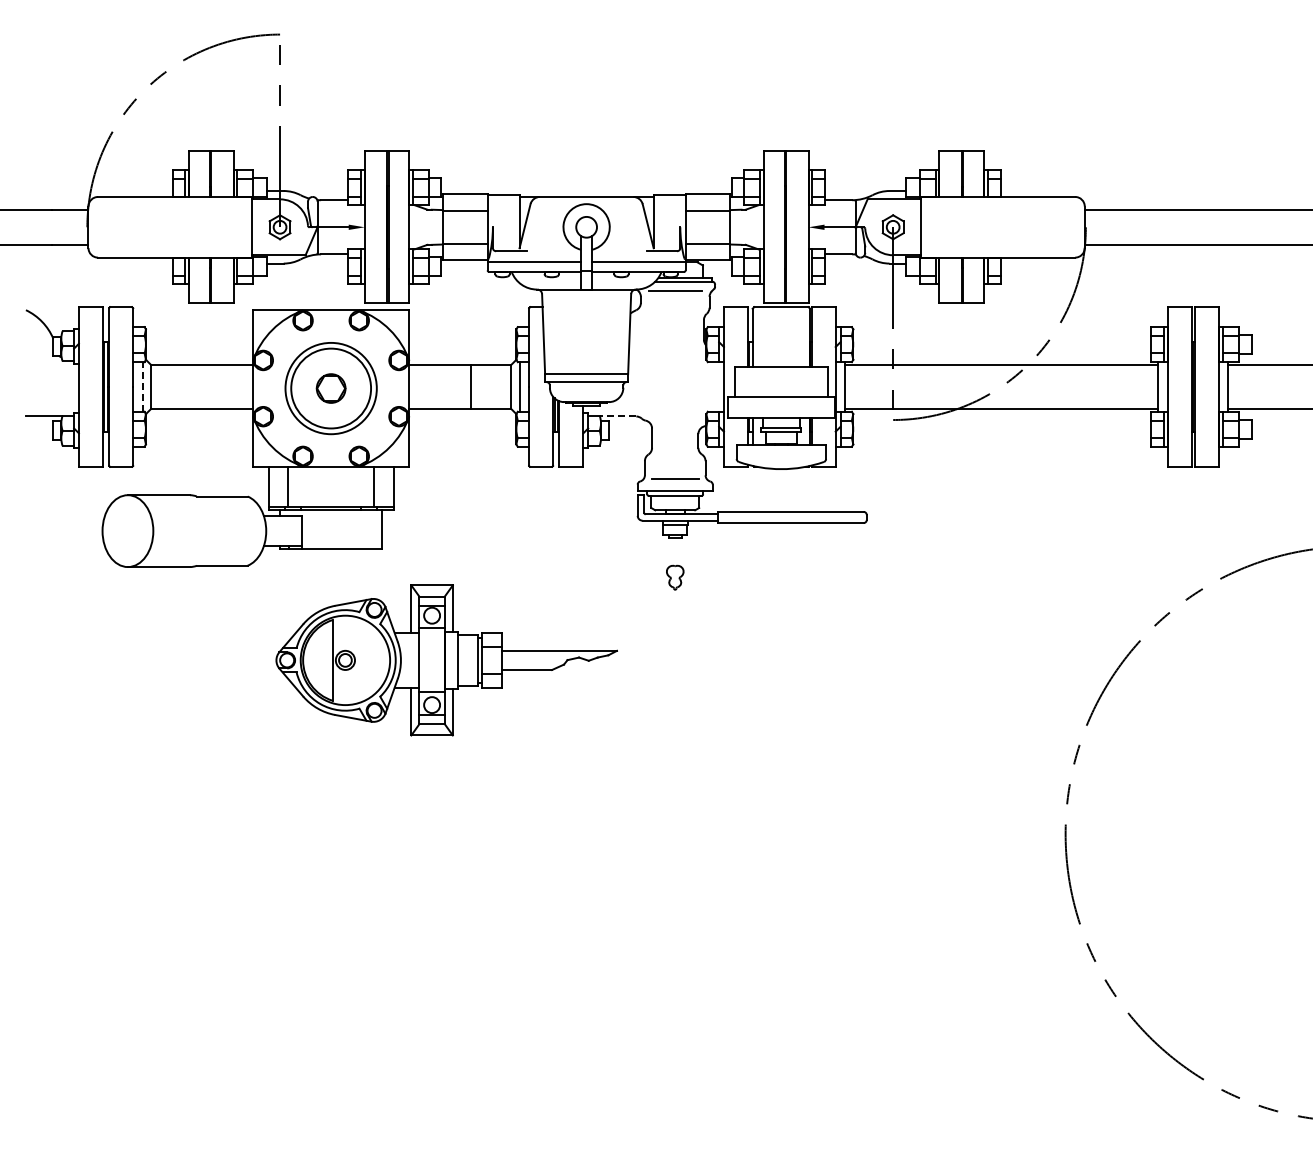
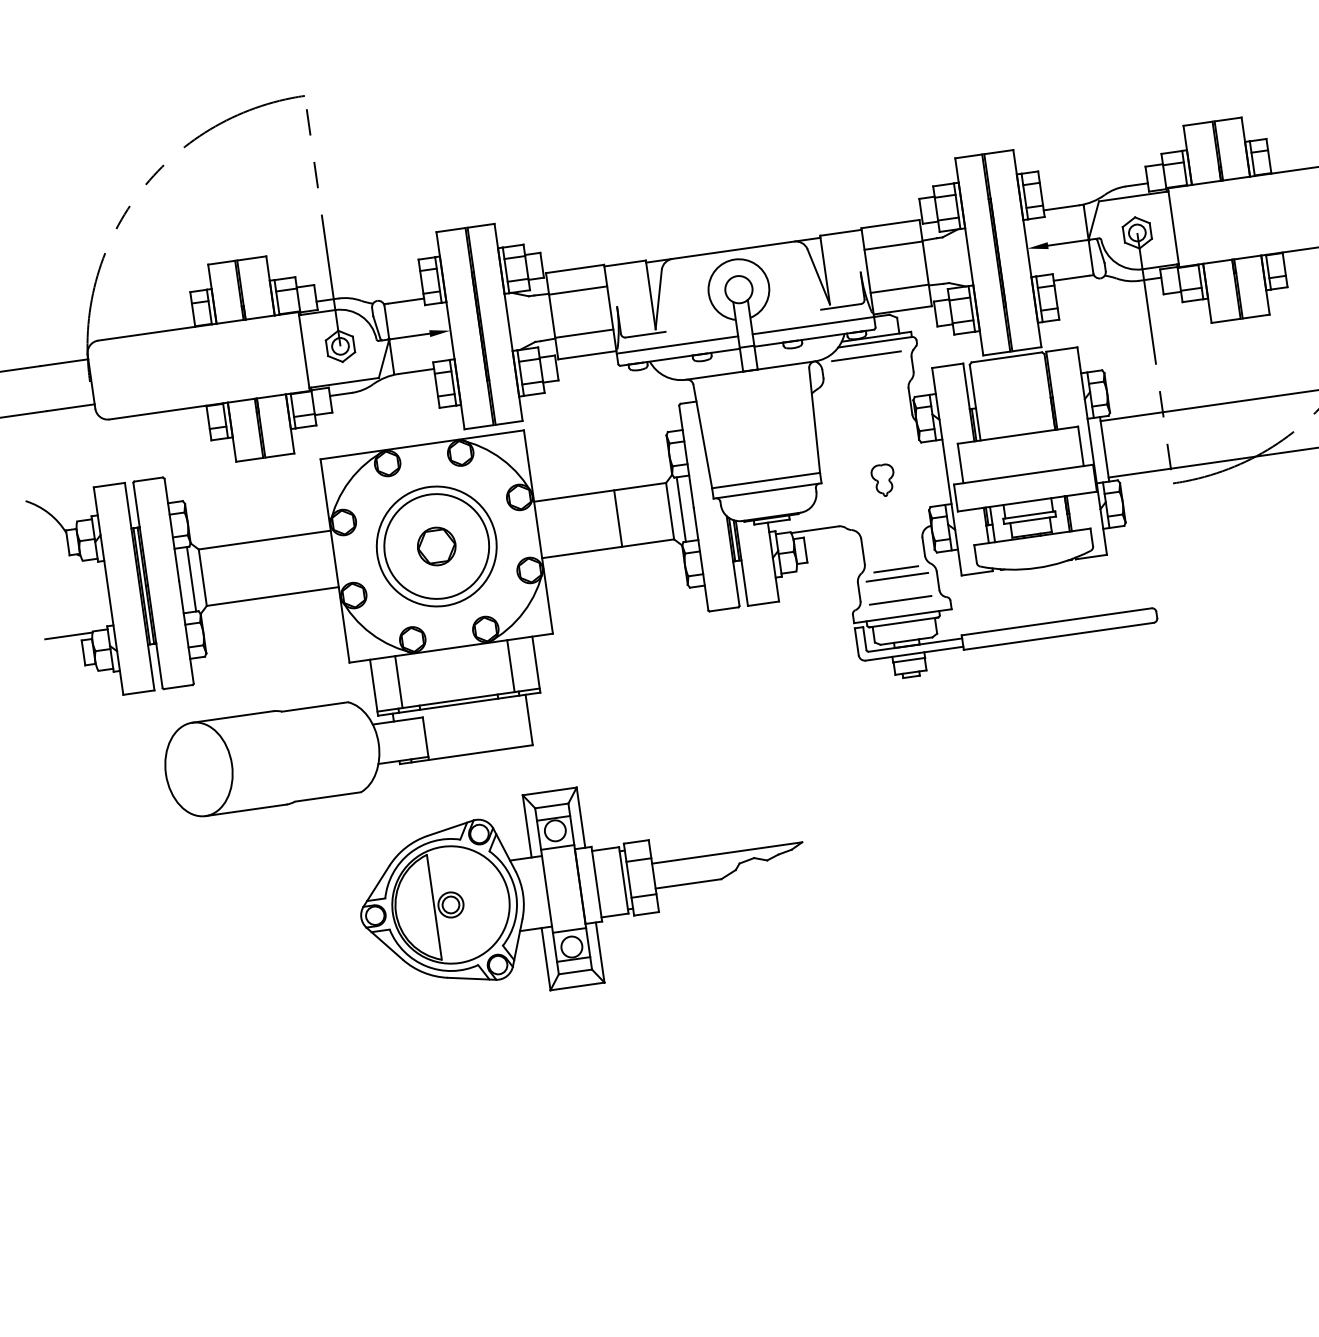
line: (142, 386) -> (191, 578), dashed -> solid
line: (617, 416) -> (814, 529), dashed -> solid
line: (675, 455) -> (896, 569), added
line: (674, 461) -> (896, 577), added
part: (675, 577) -> (883, 480), moved
part: (446, 660) -> (582, 886), moved

